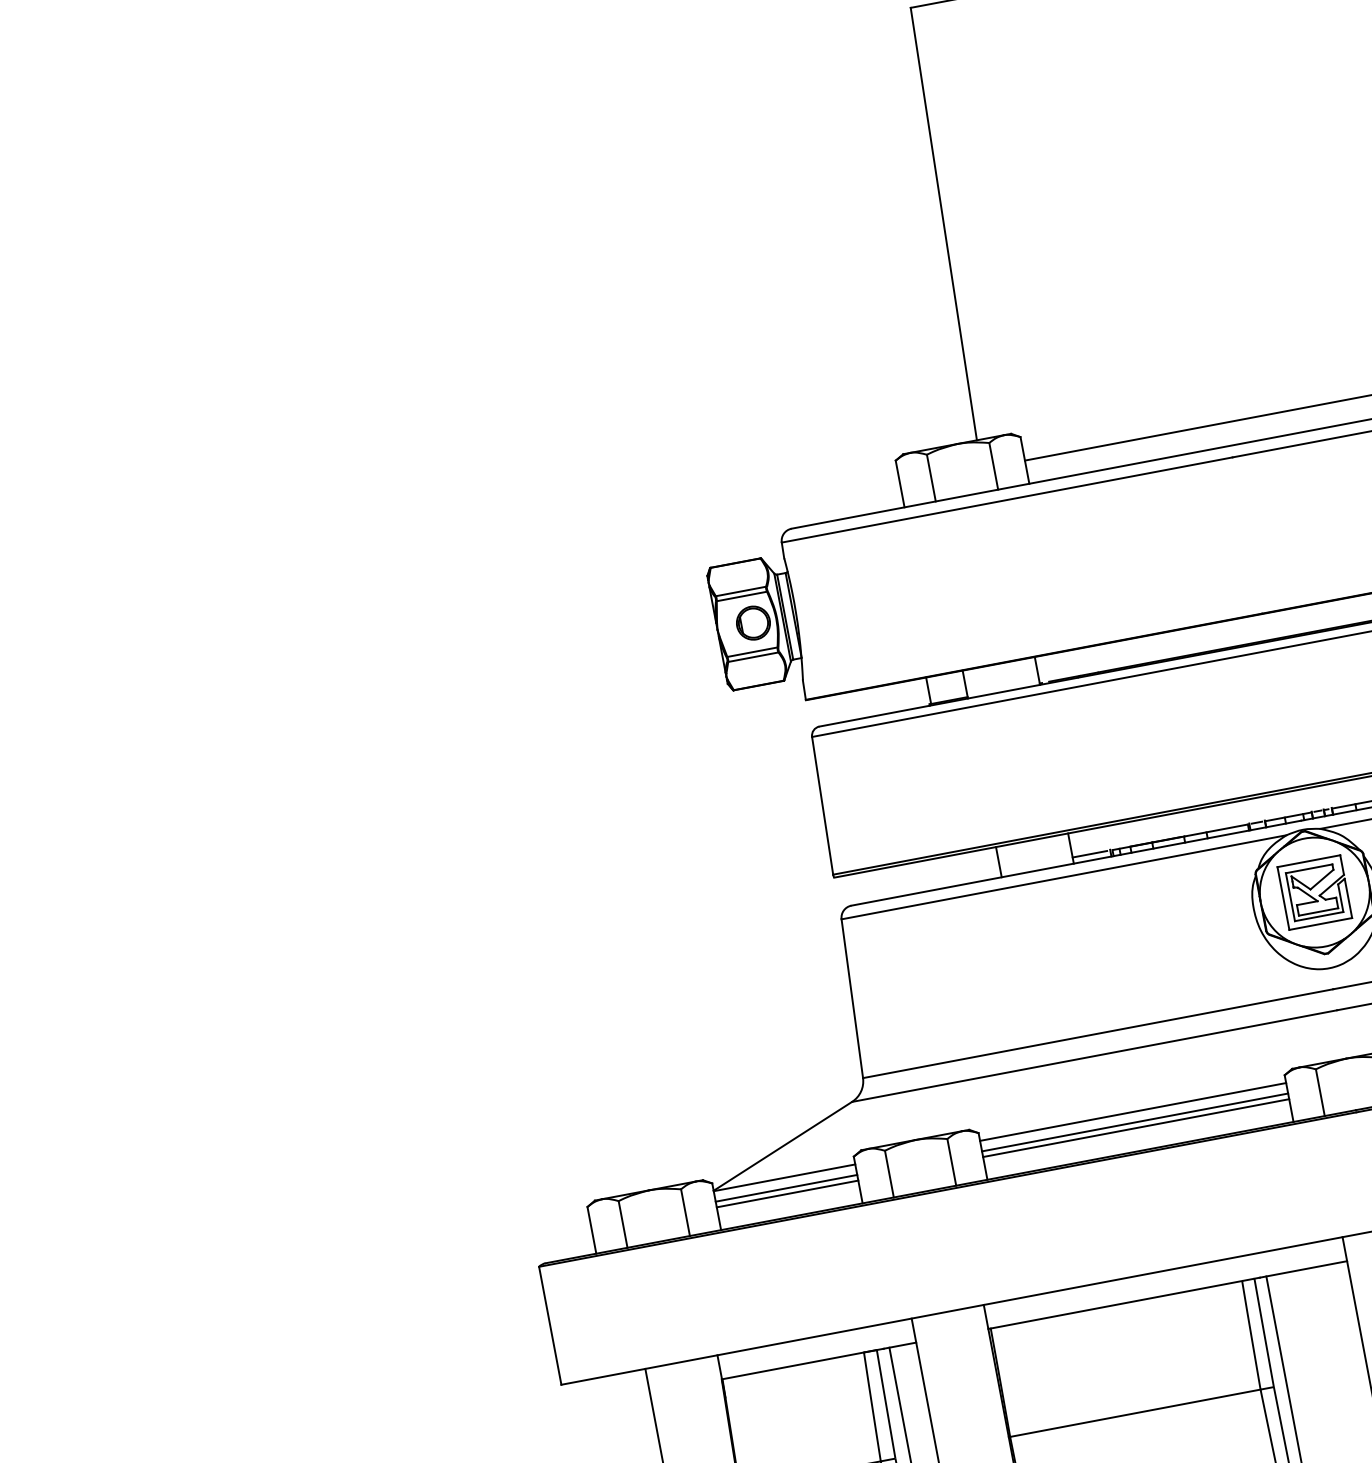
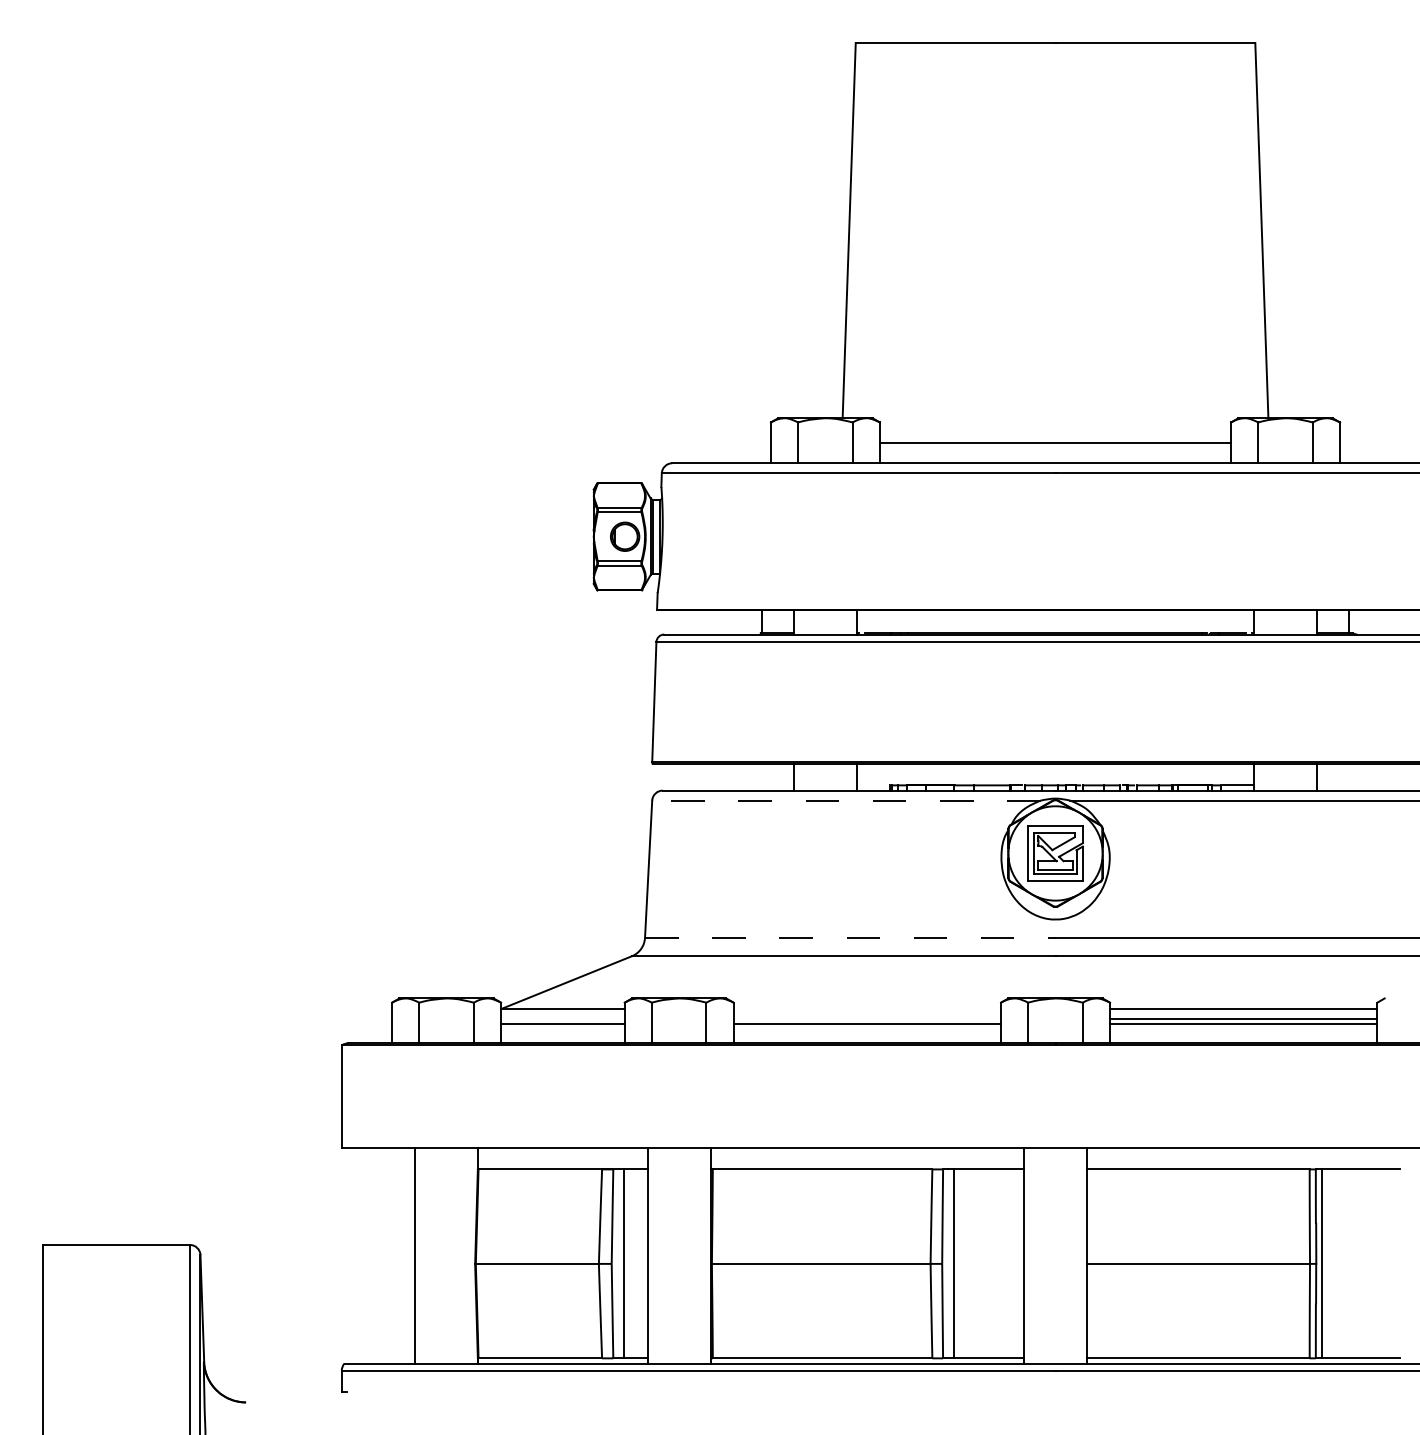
line: (1089, 854) -> (871, 785), removed
line: (1062, 877) -> (845, 800), solid -> dashed
line: (1098, 1033) -> (850, 937), solid -> dashed
line: (1133, 1111) -> (867, 1009), removed
line: (1135, 1122) -> (867, 1018), removed
line: (786, 1188) -> (562, 1018), removed

